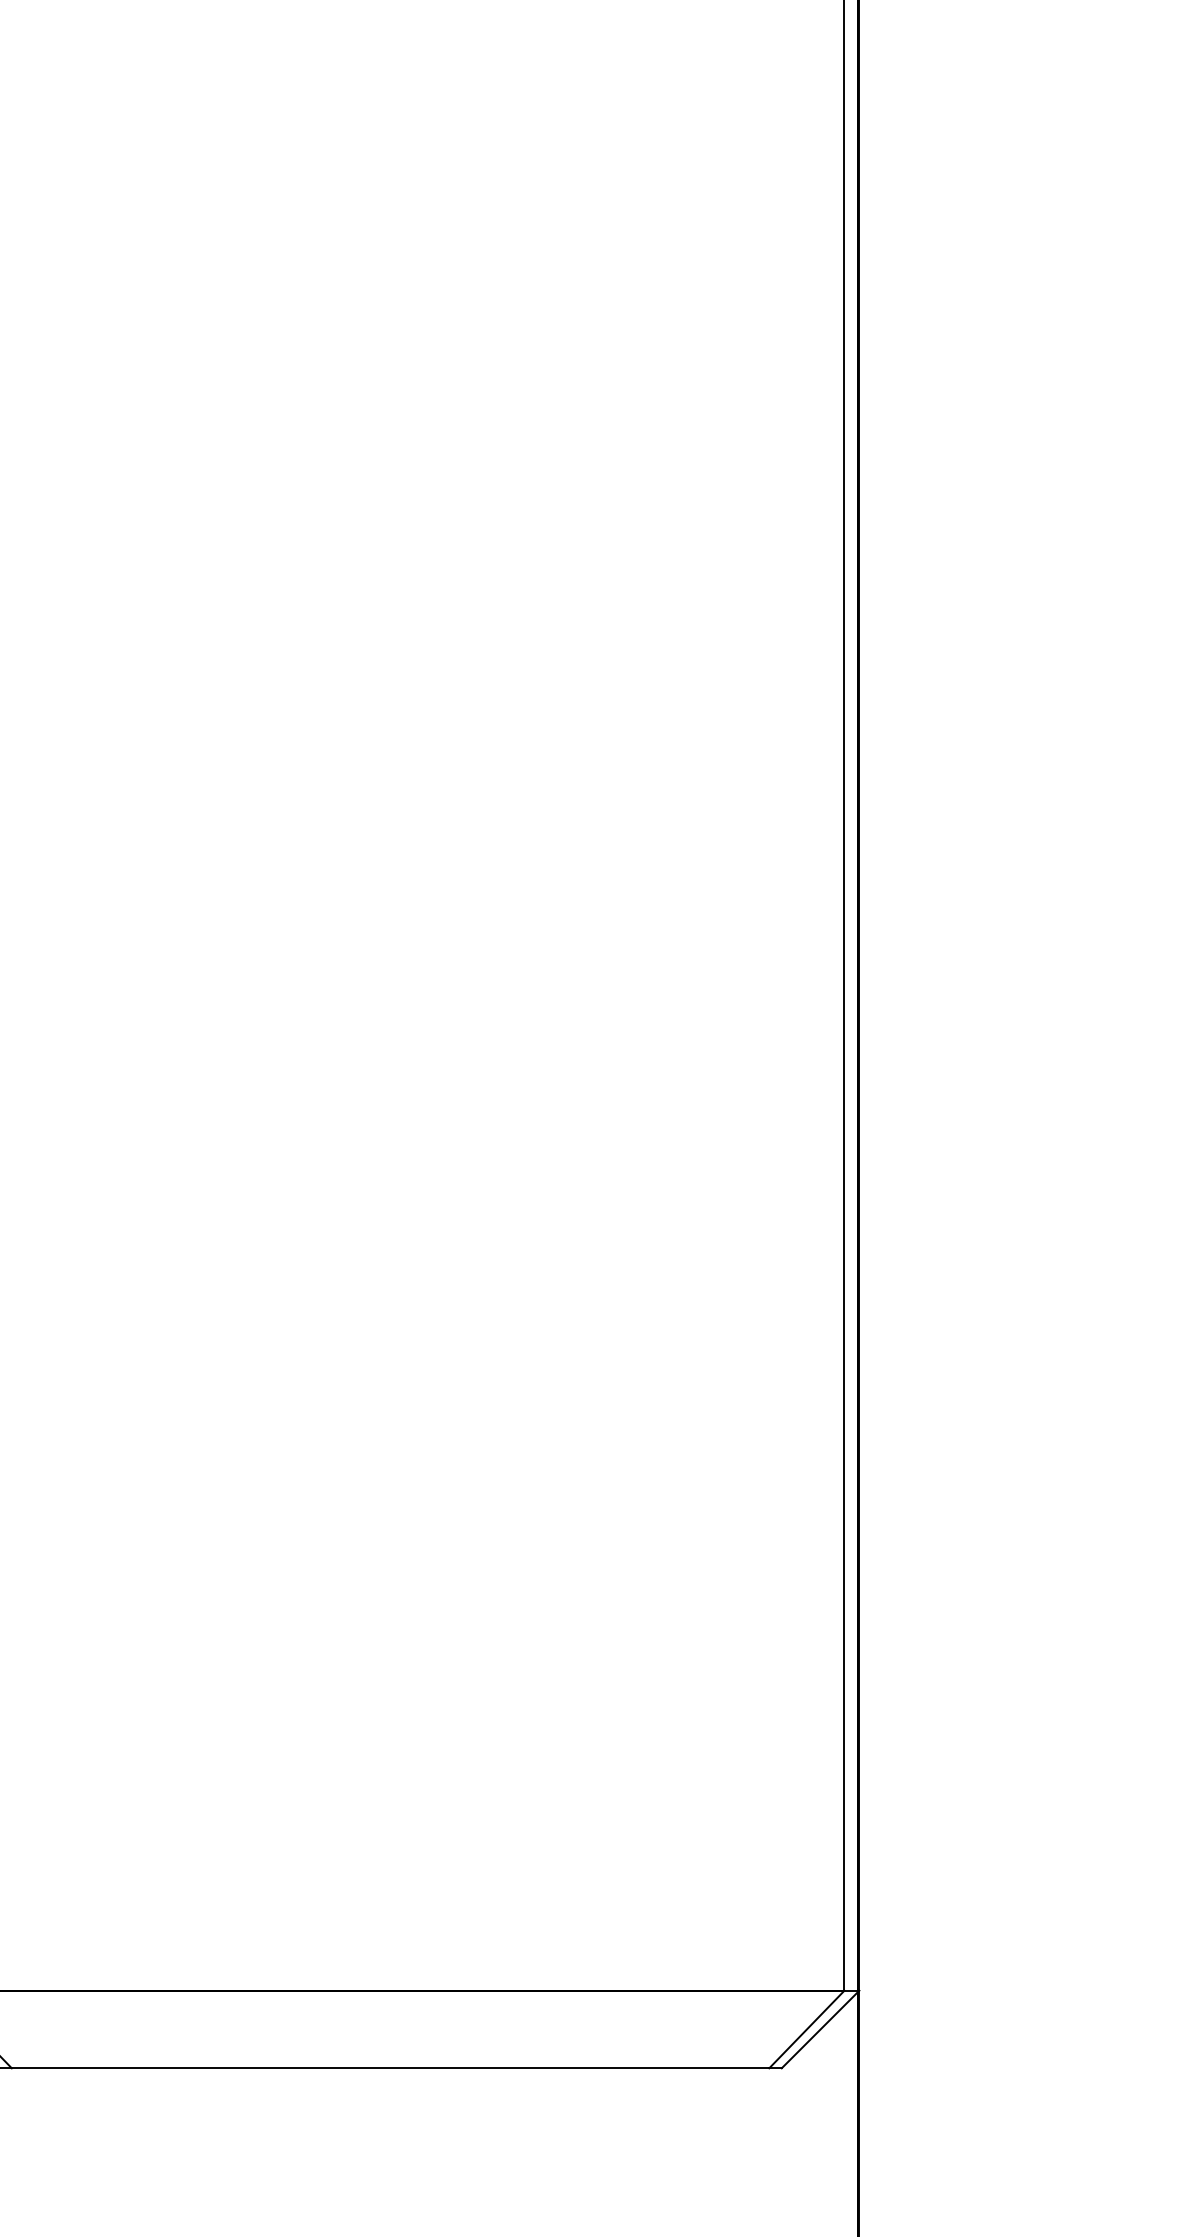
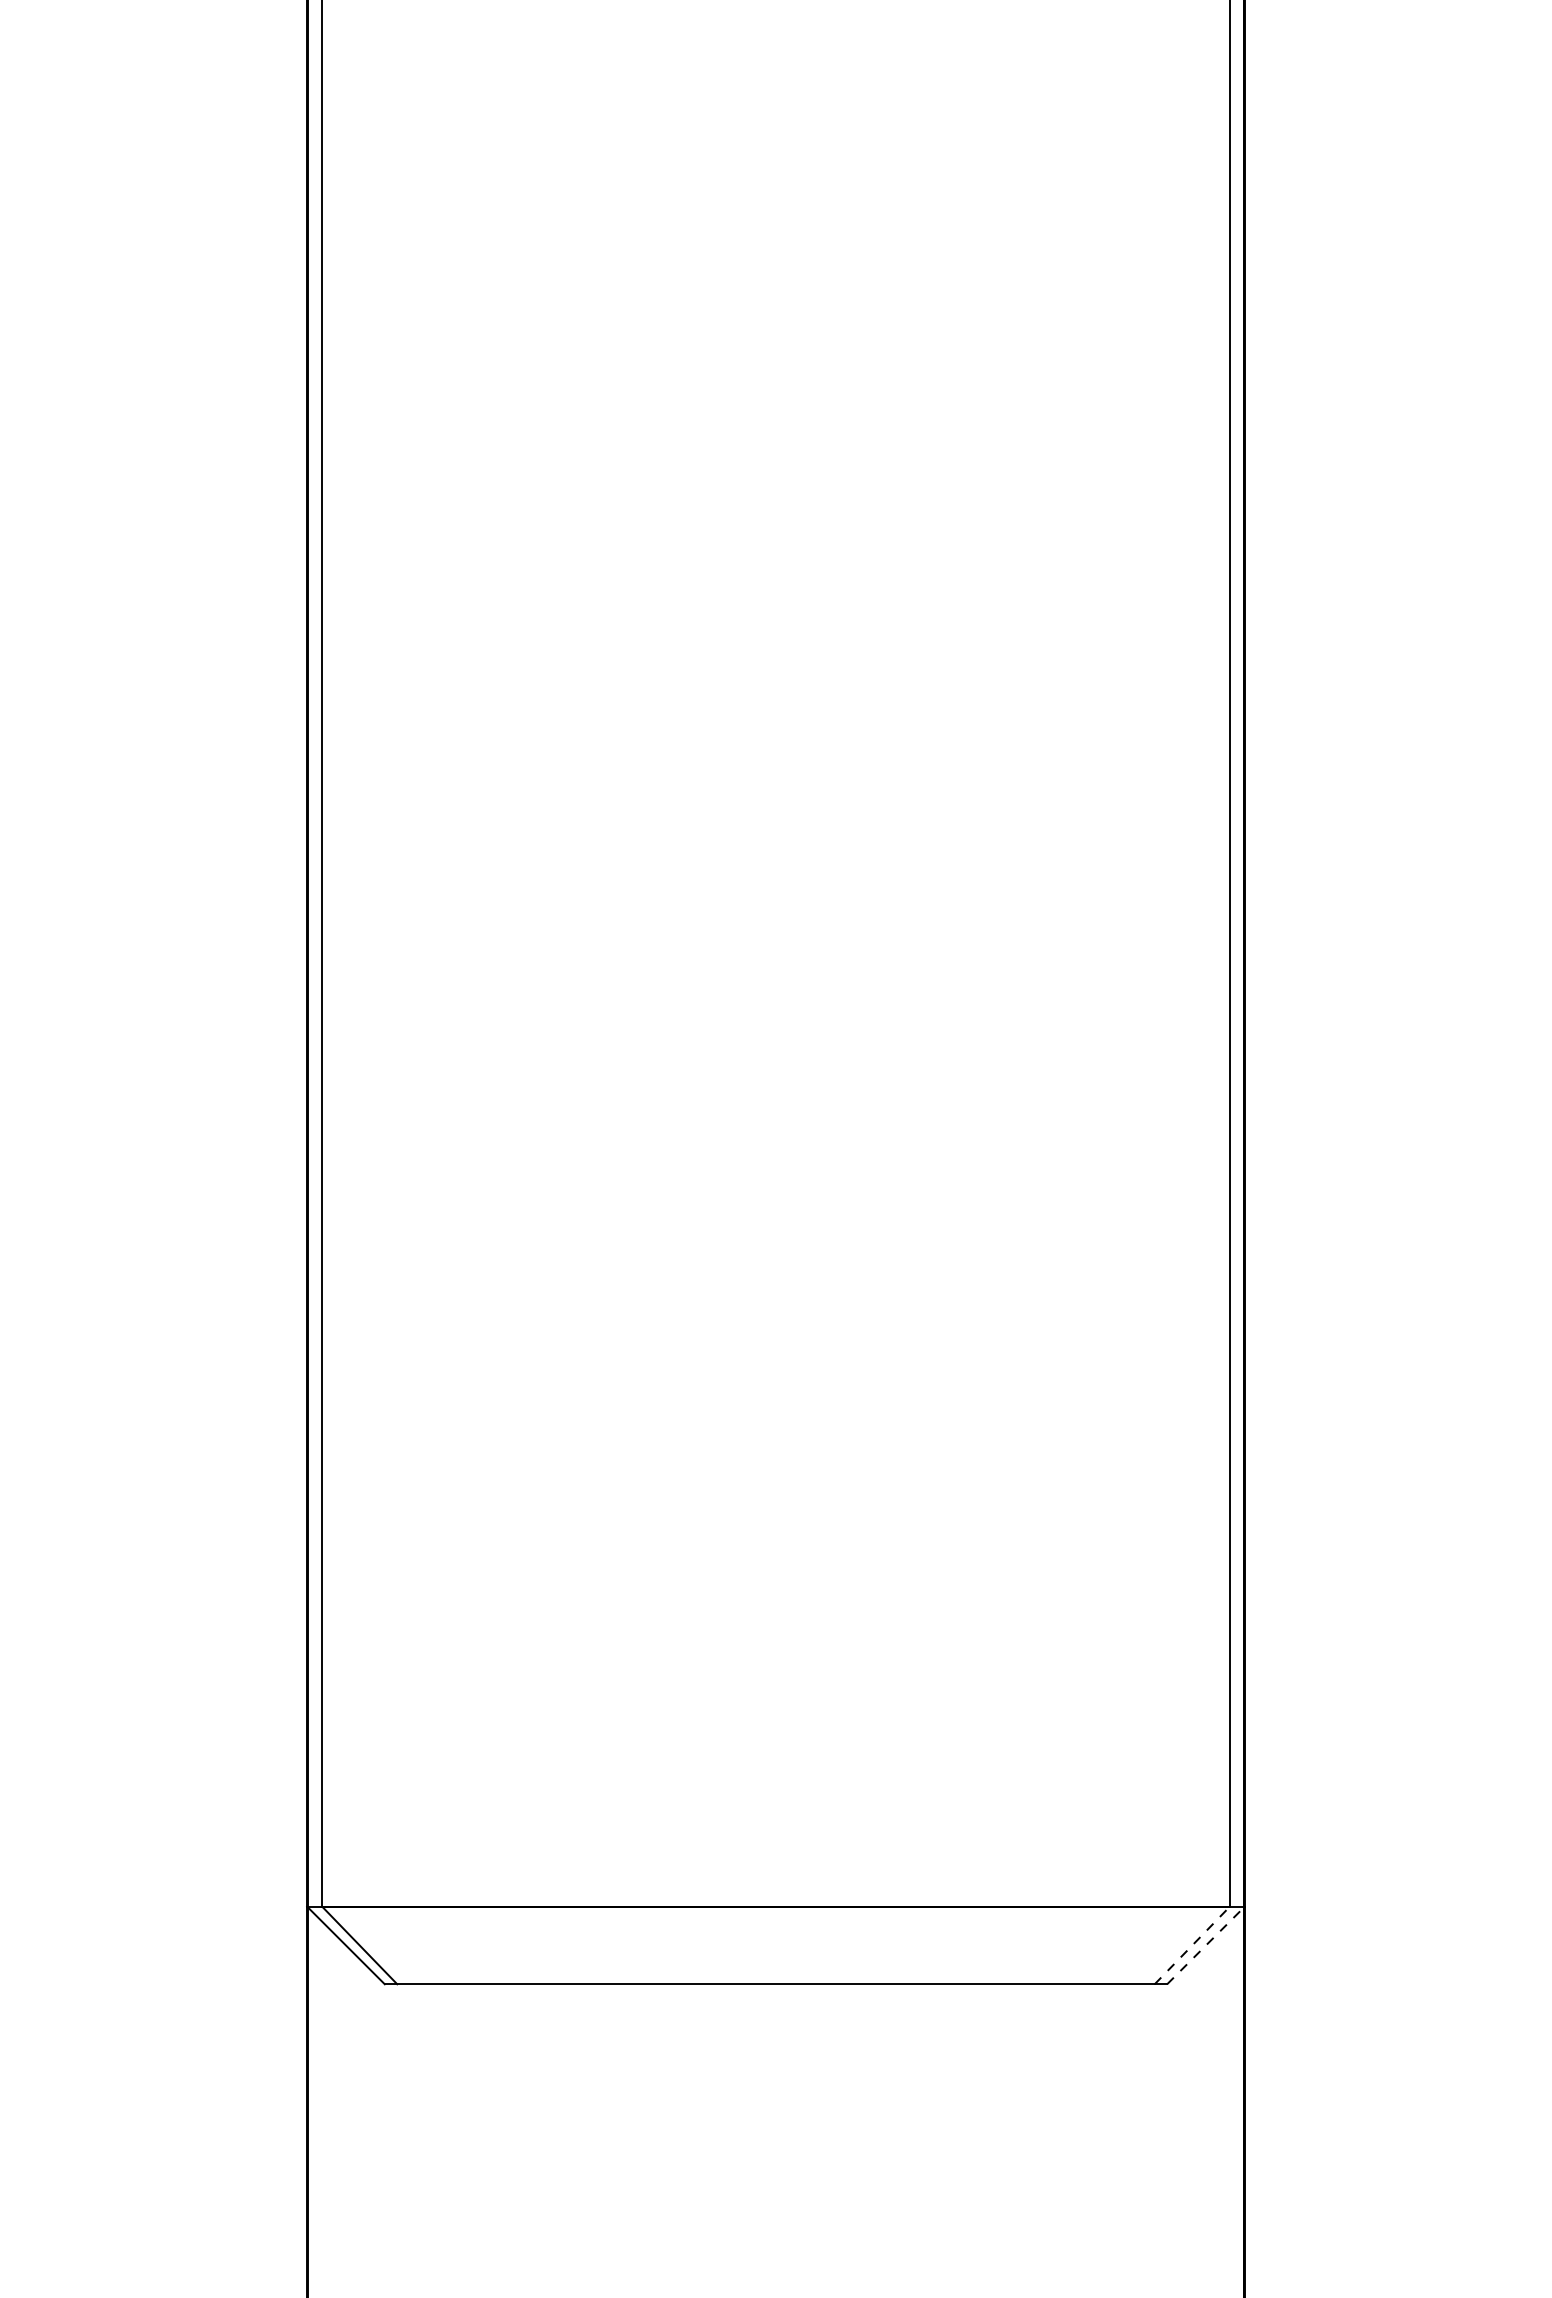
line: (807, 2029) -> (1192, 1945), solid -> dashed
line: (820, 2029) -> (1205, 1945), solid -> dashed

